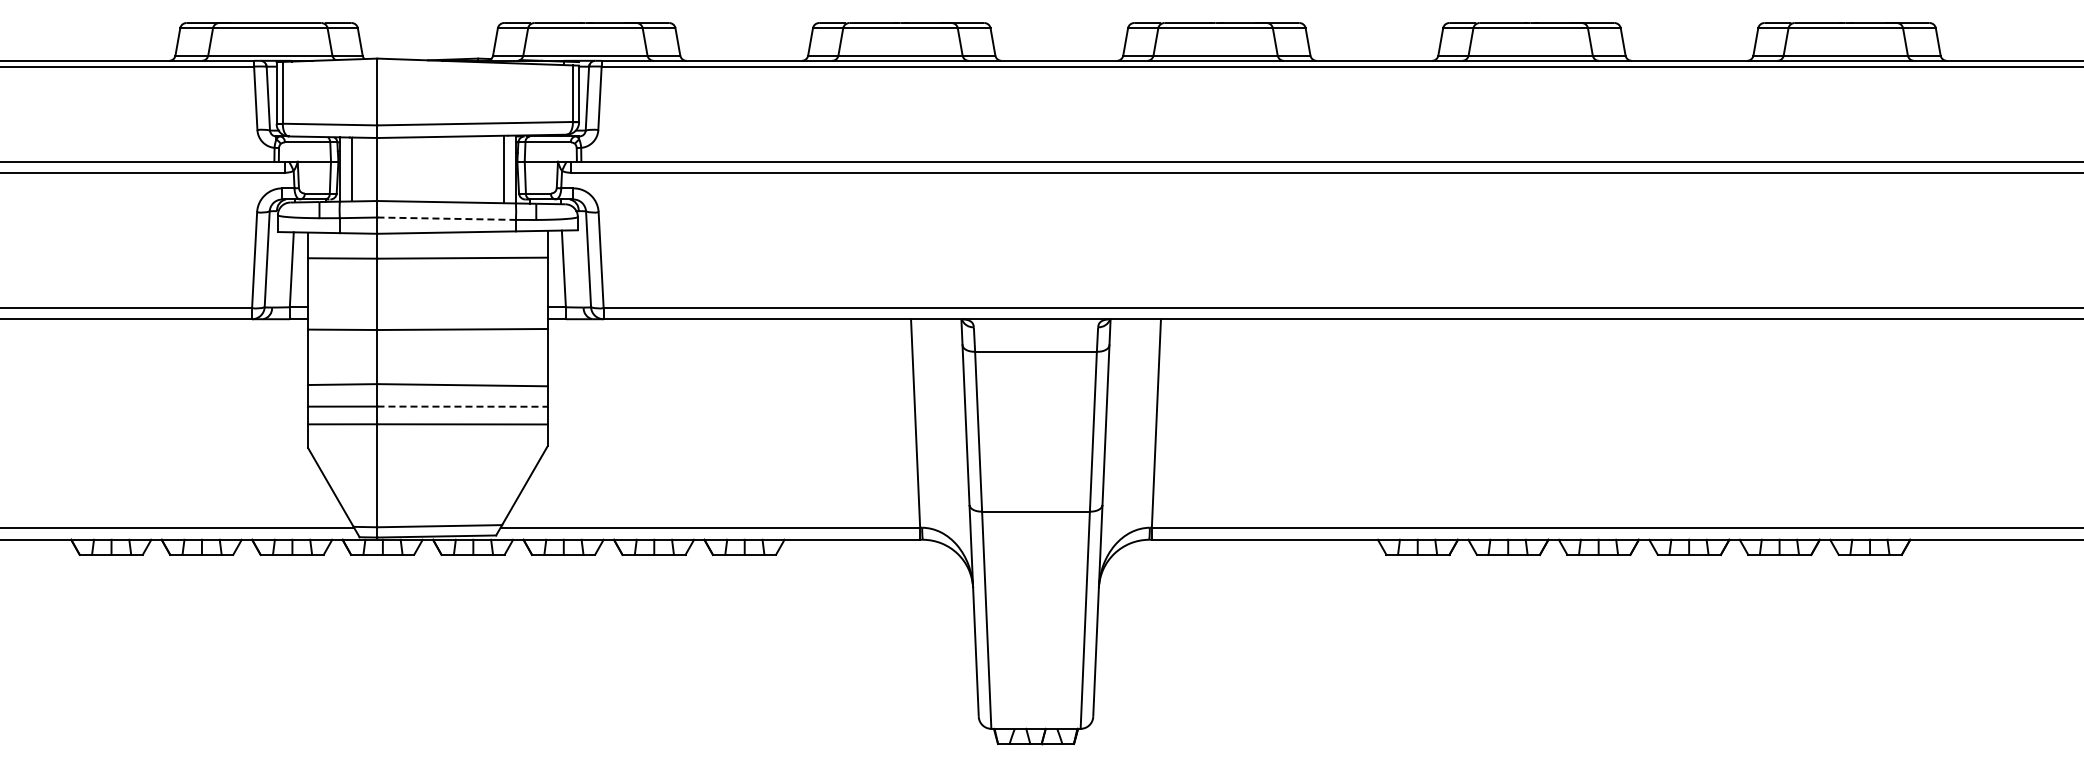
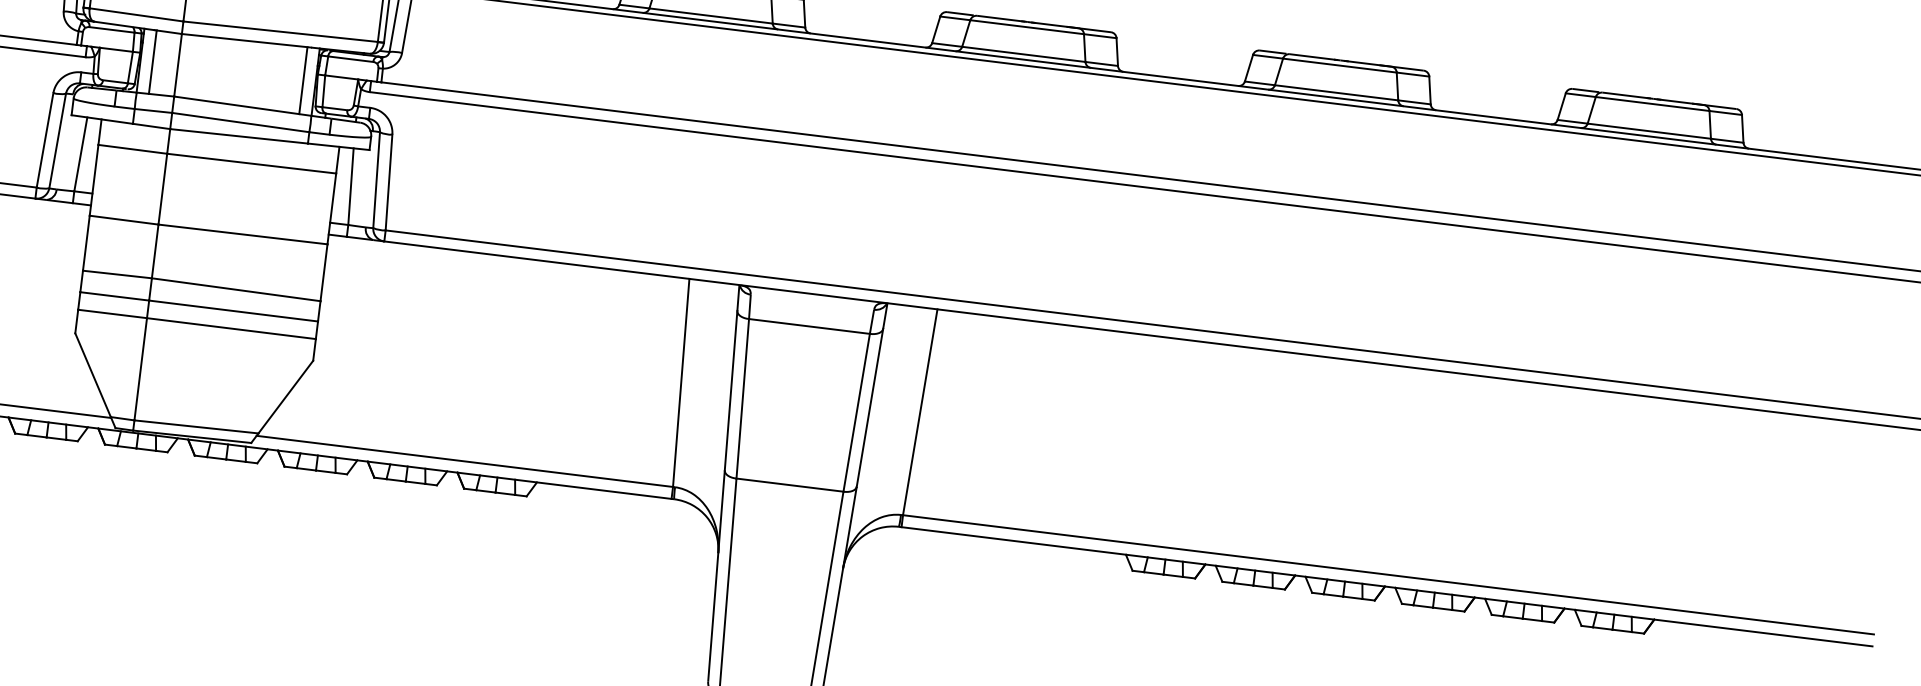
line: (447, 218) -> (241, 122), dashed -> solid
line: (463, 406) -> (234, 310), dashed -> solid

